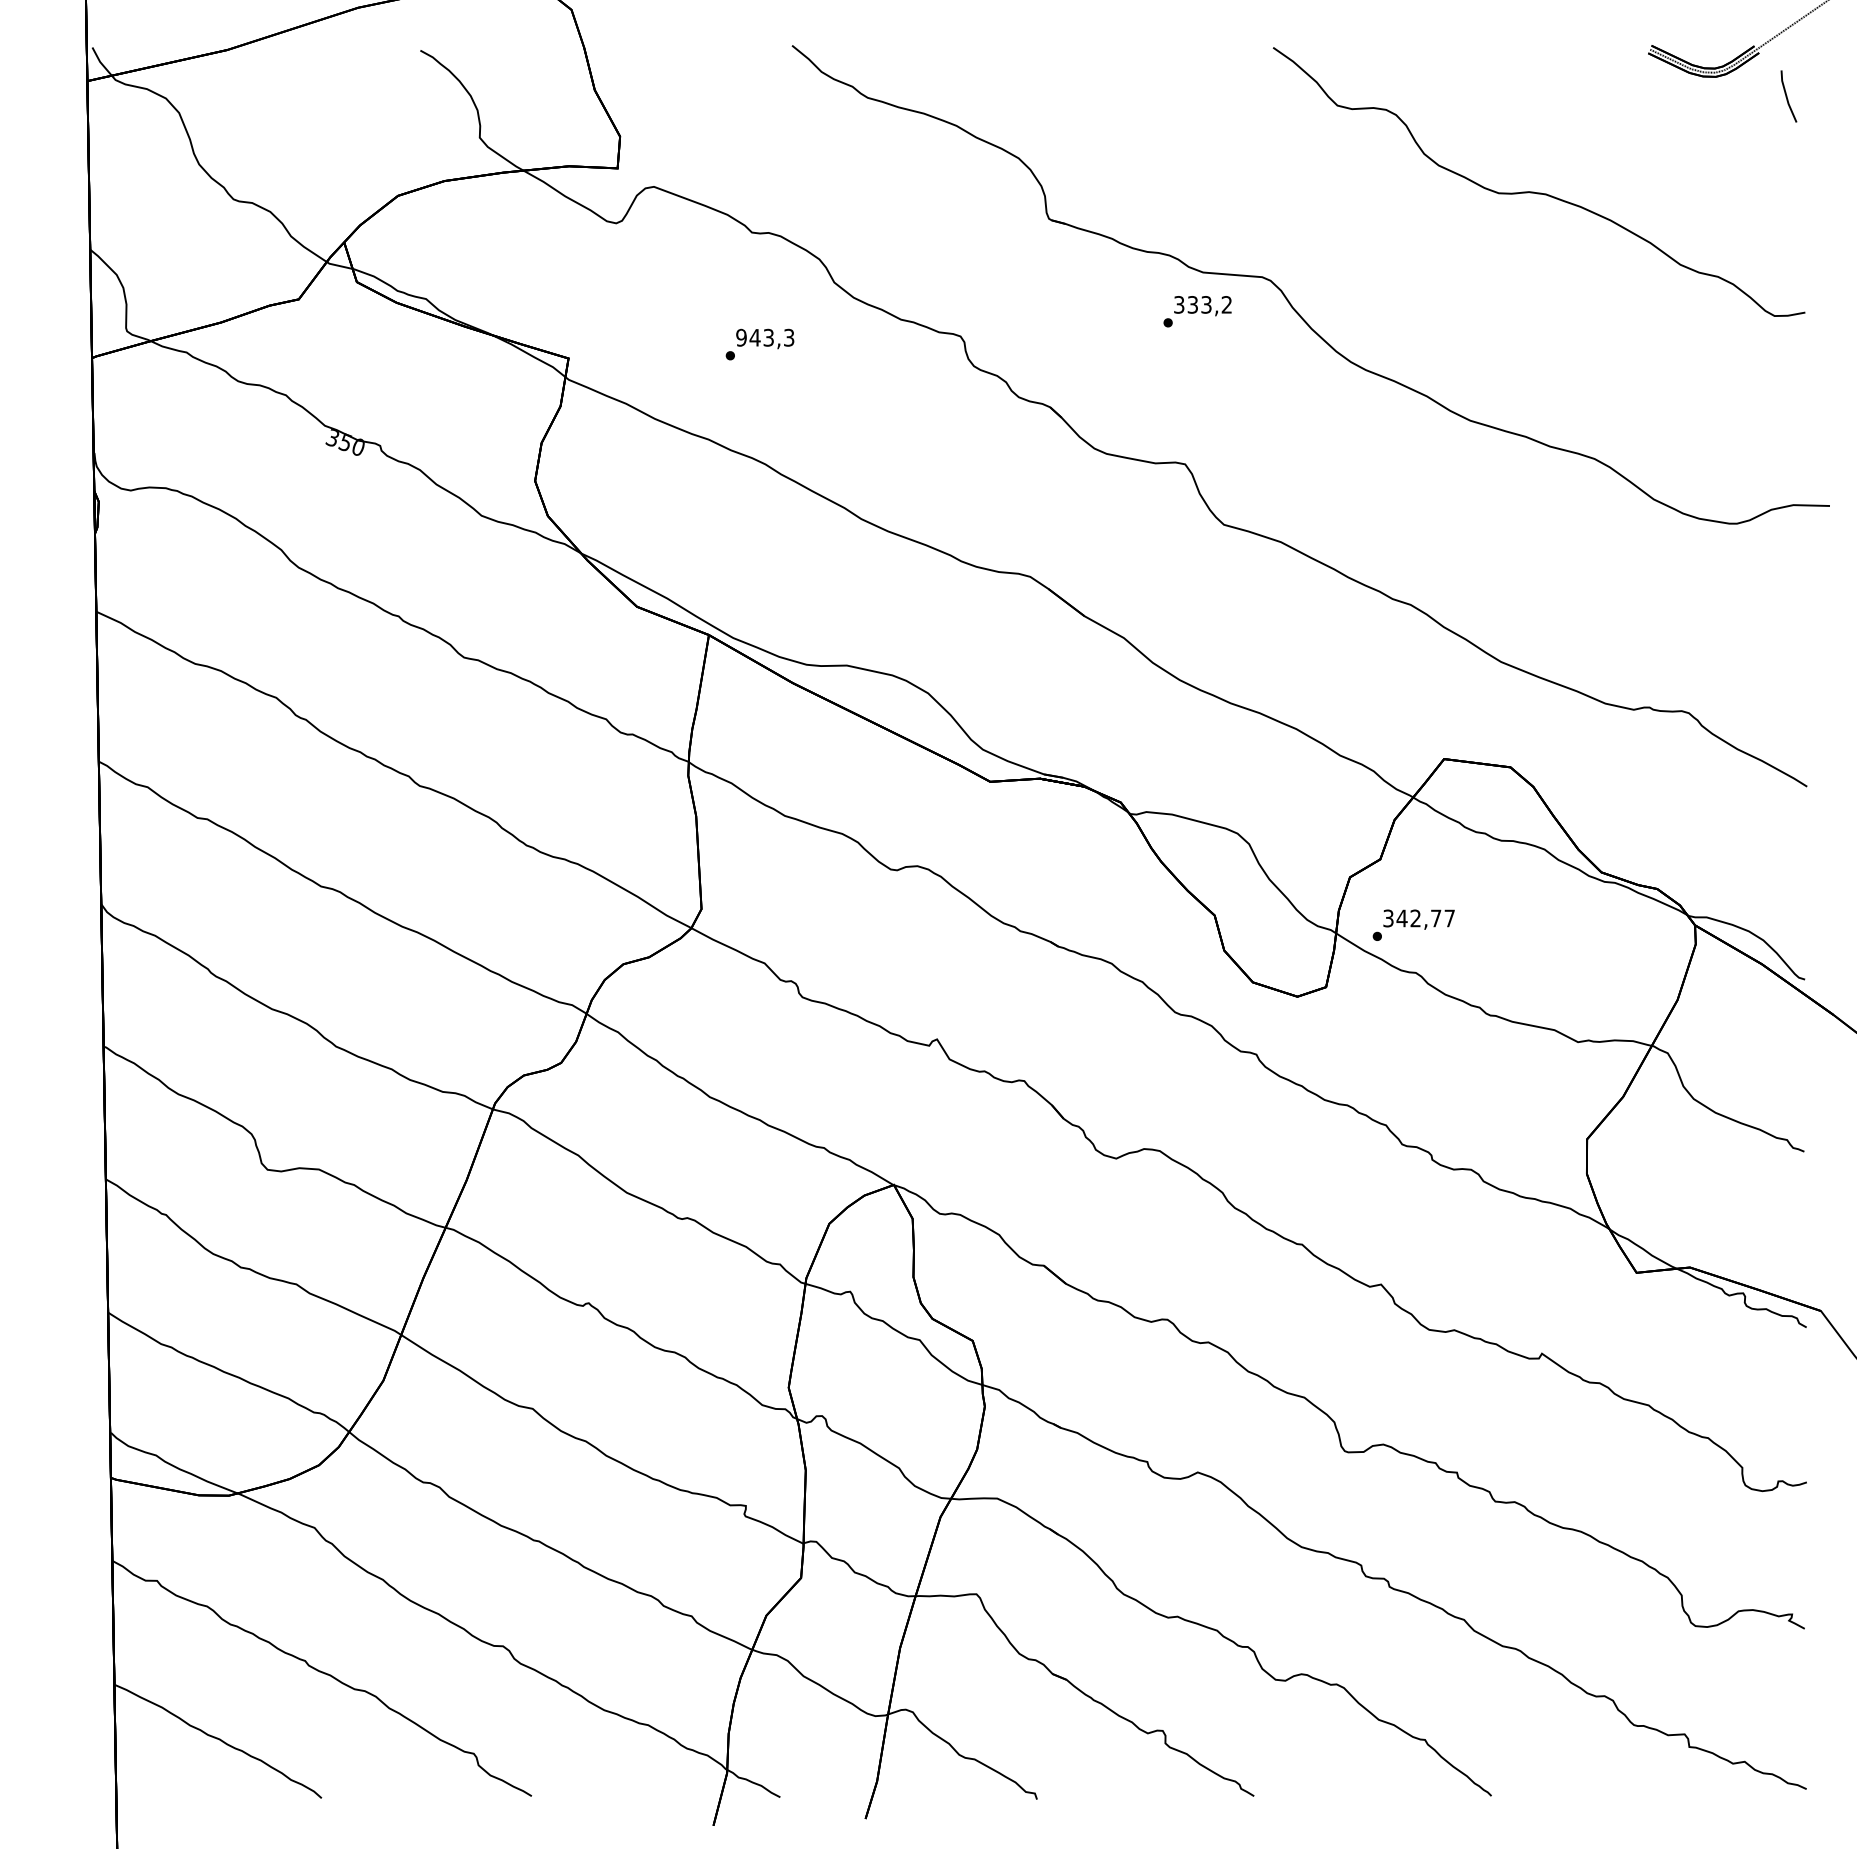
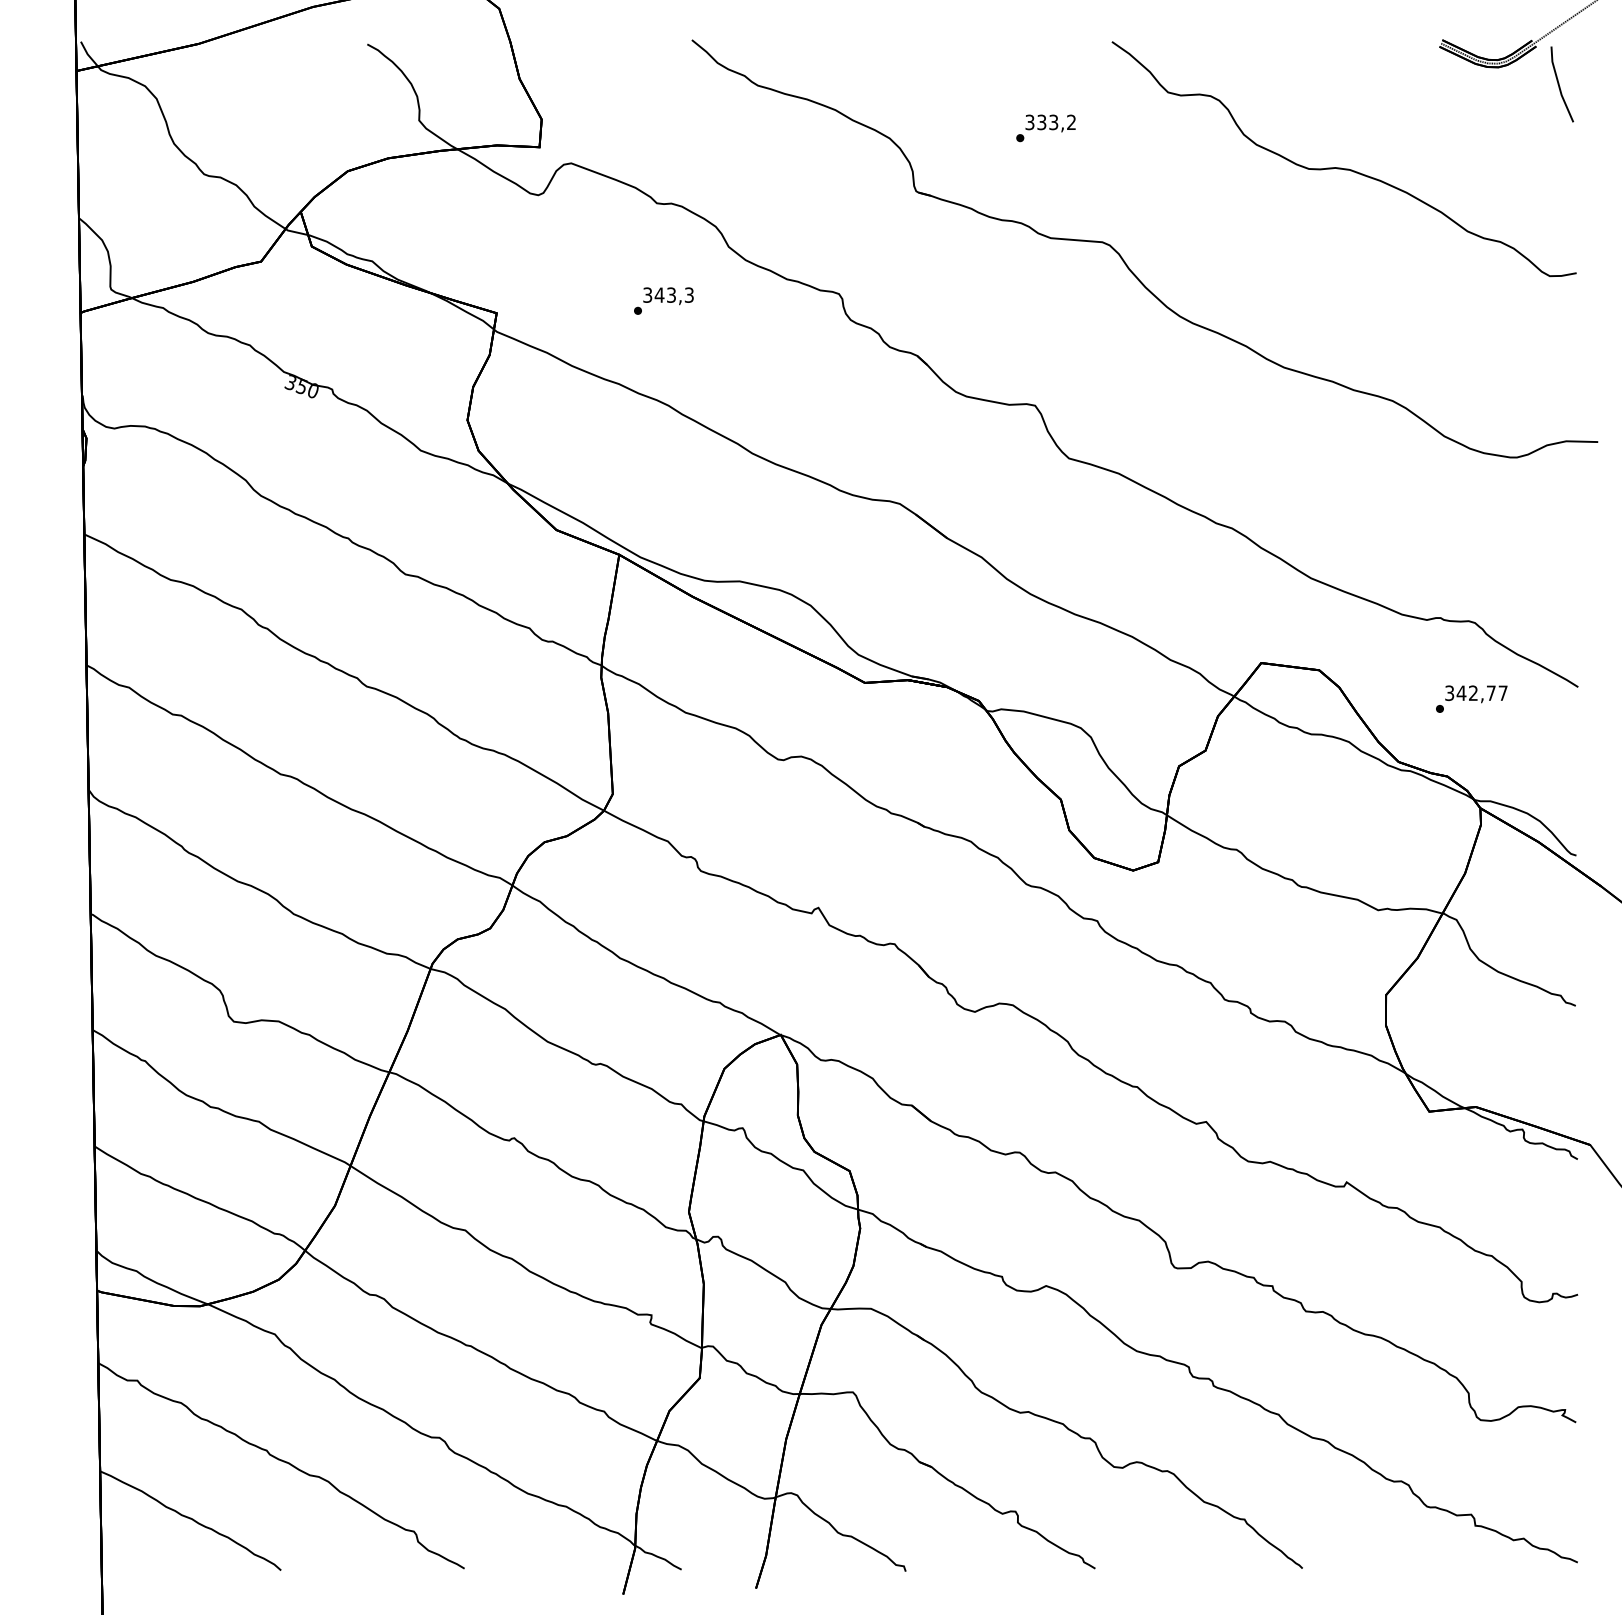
part: (1789, 96) -> (1562, 84), size x1.67
text: (1197, 311) -> (1045, 128), moved
text: (741, 337) -> (647, 294), 943,3 -> 343,3
text: (1413, 924) -> (1471, 698), moved

